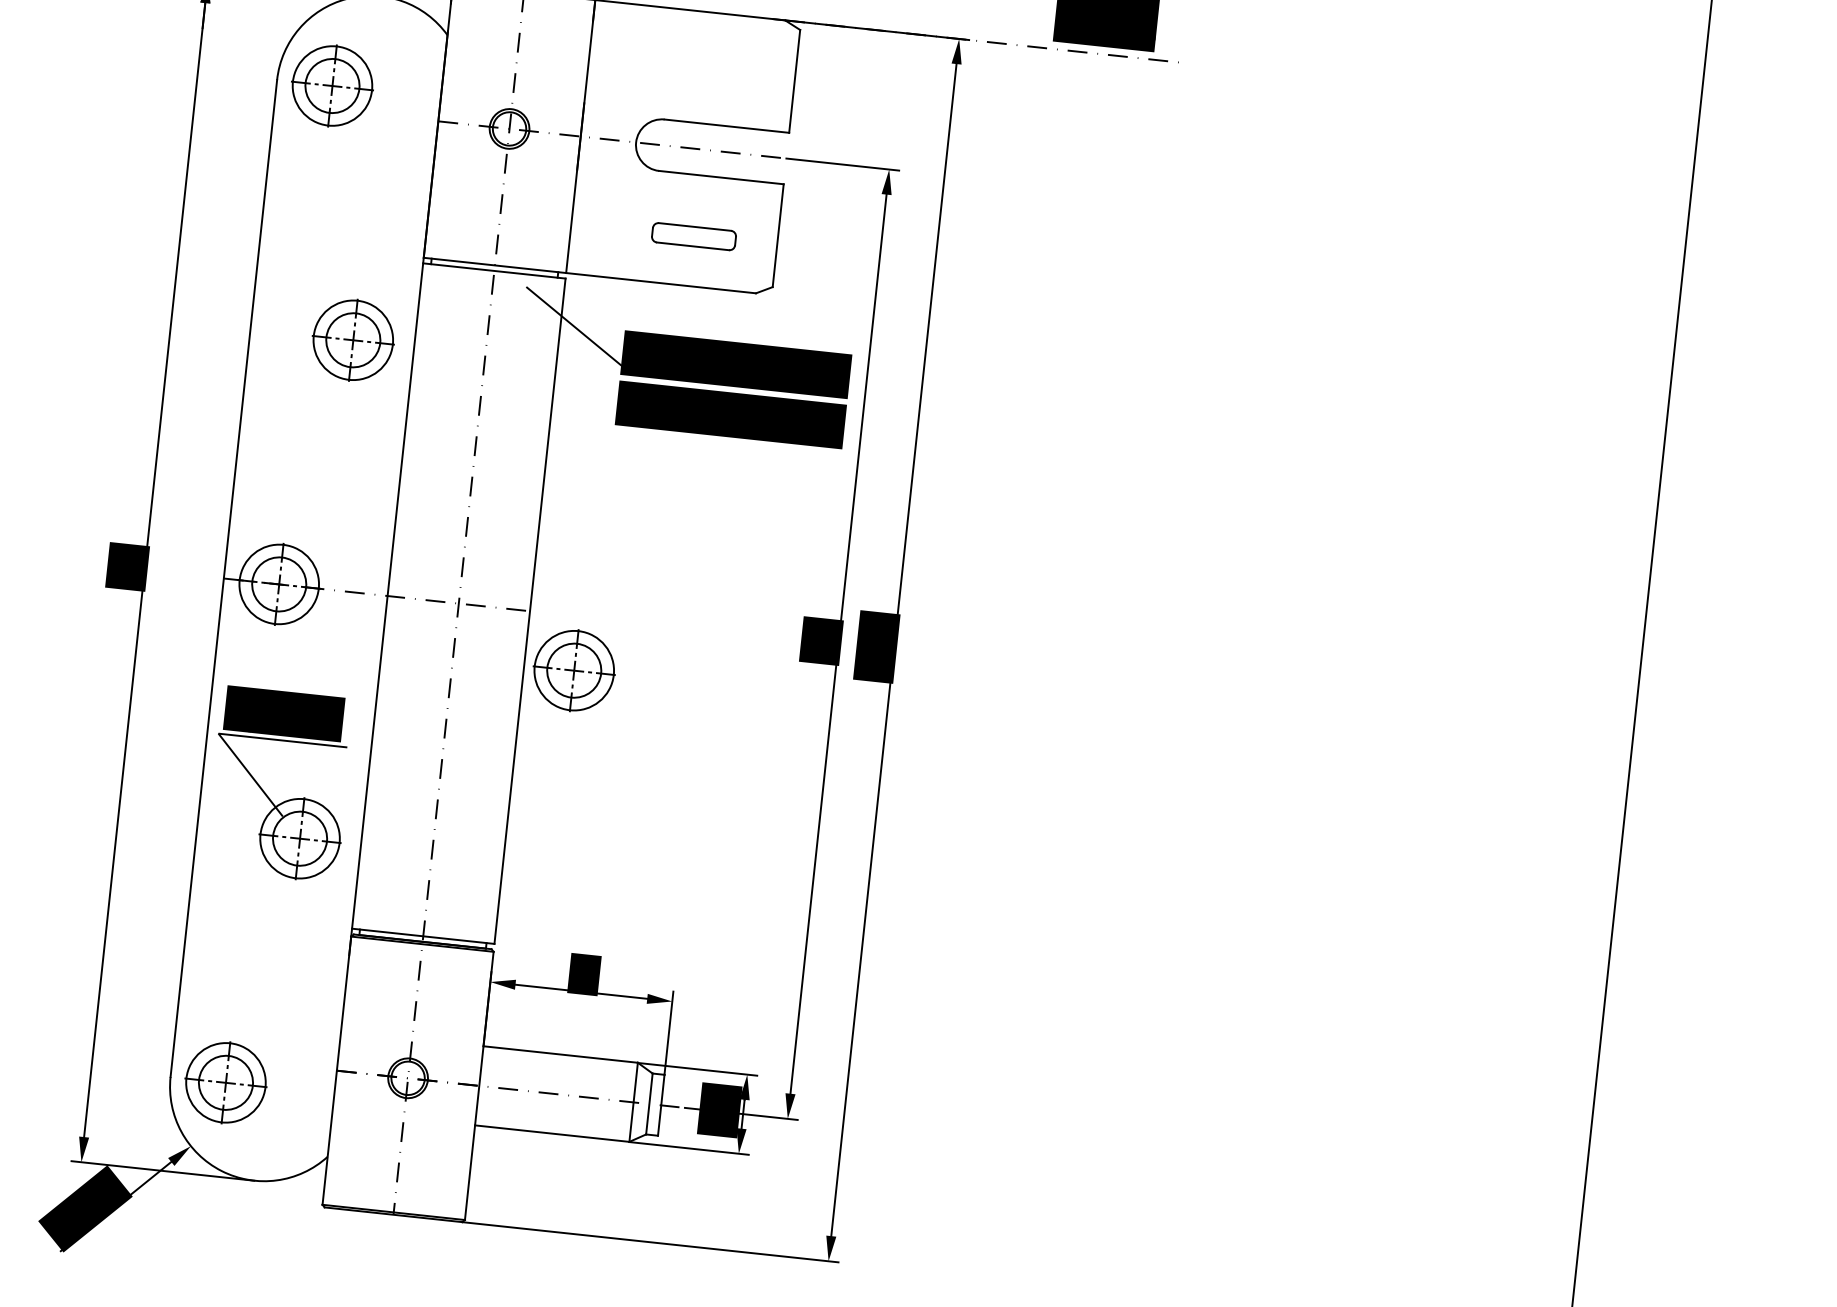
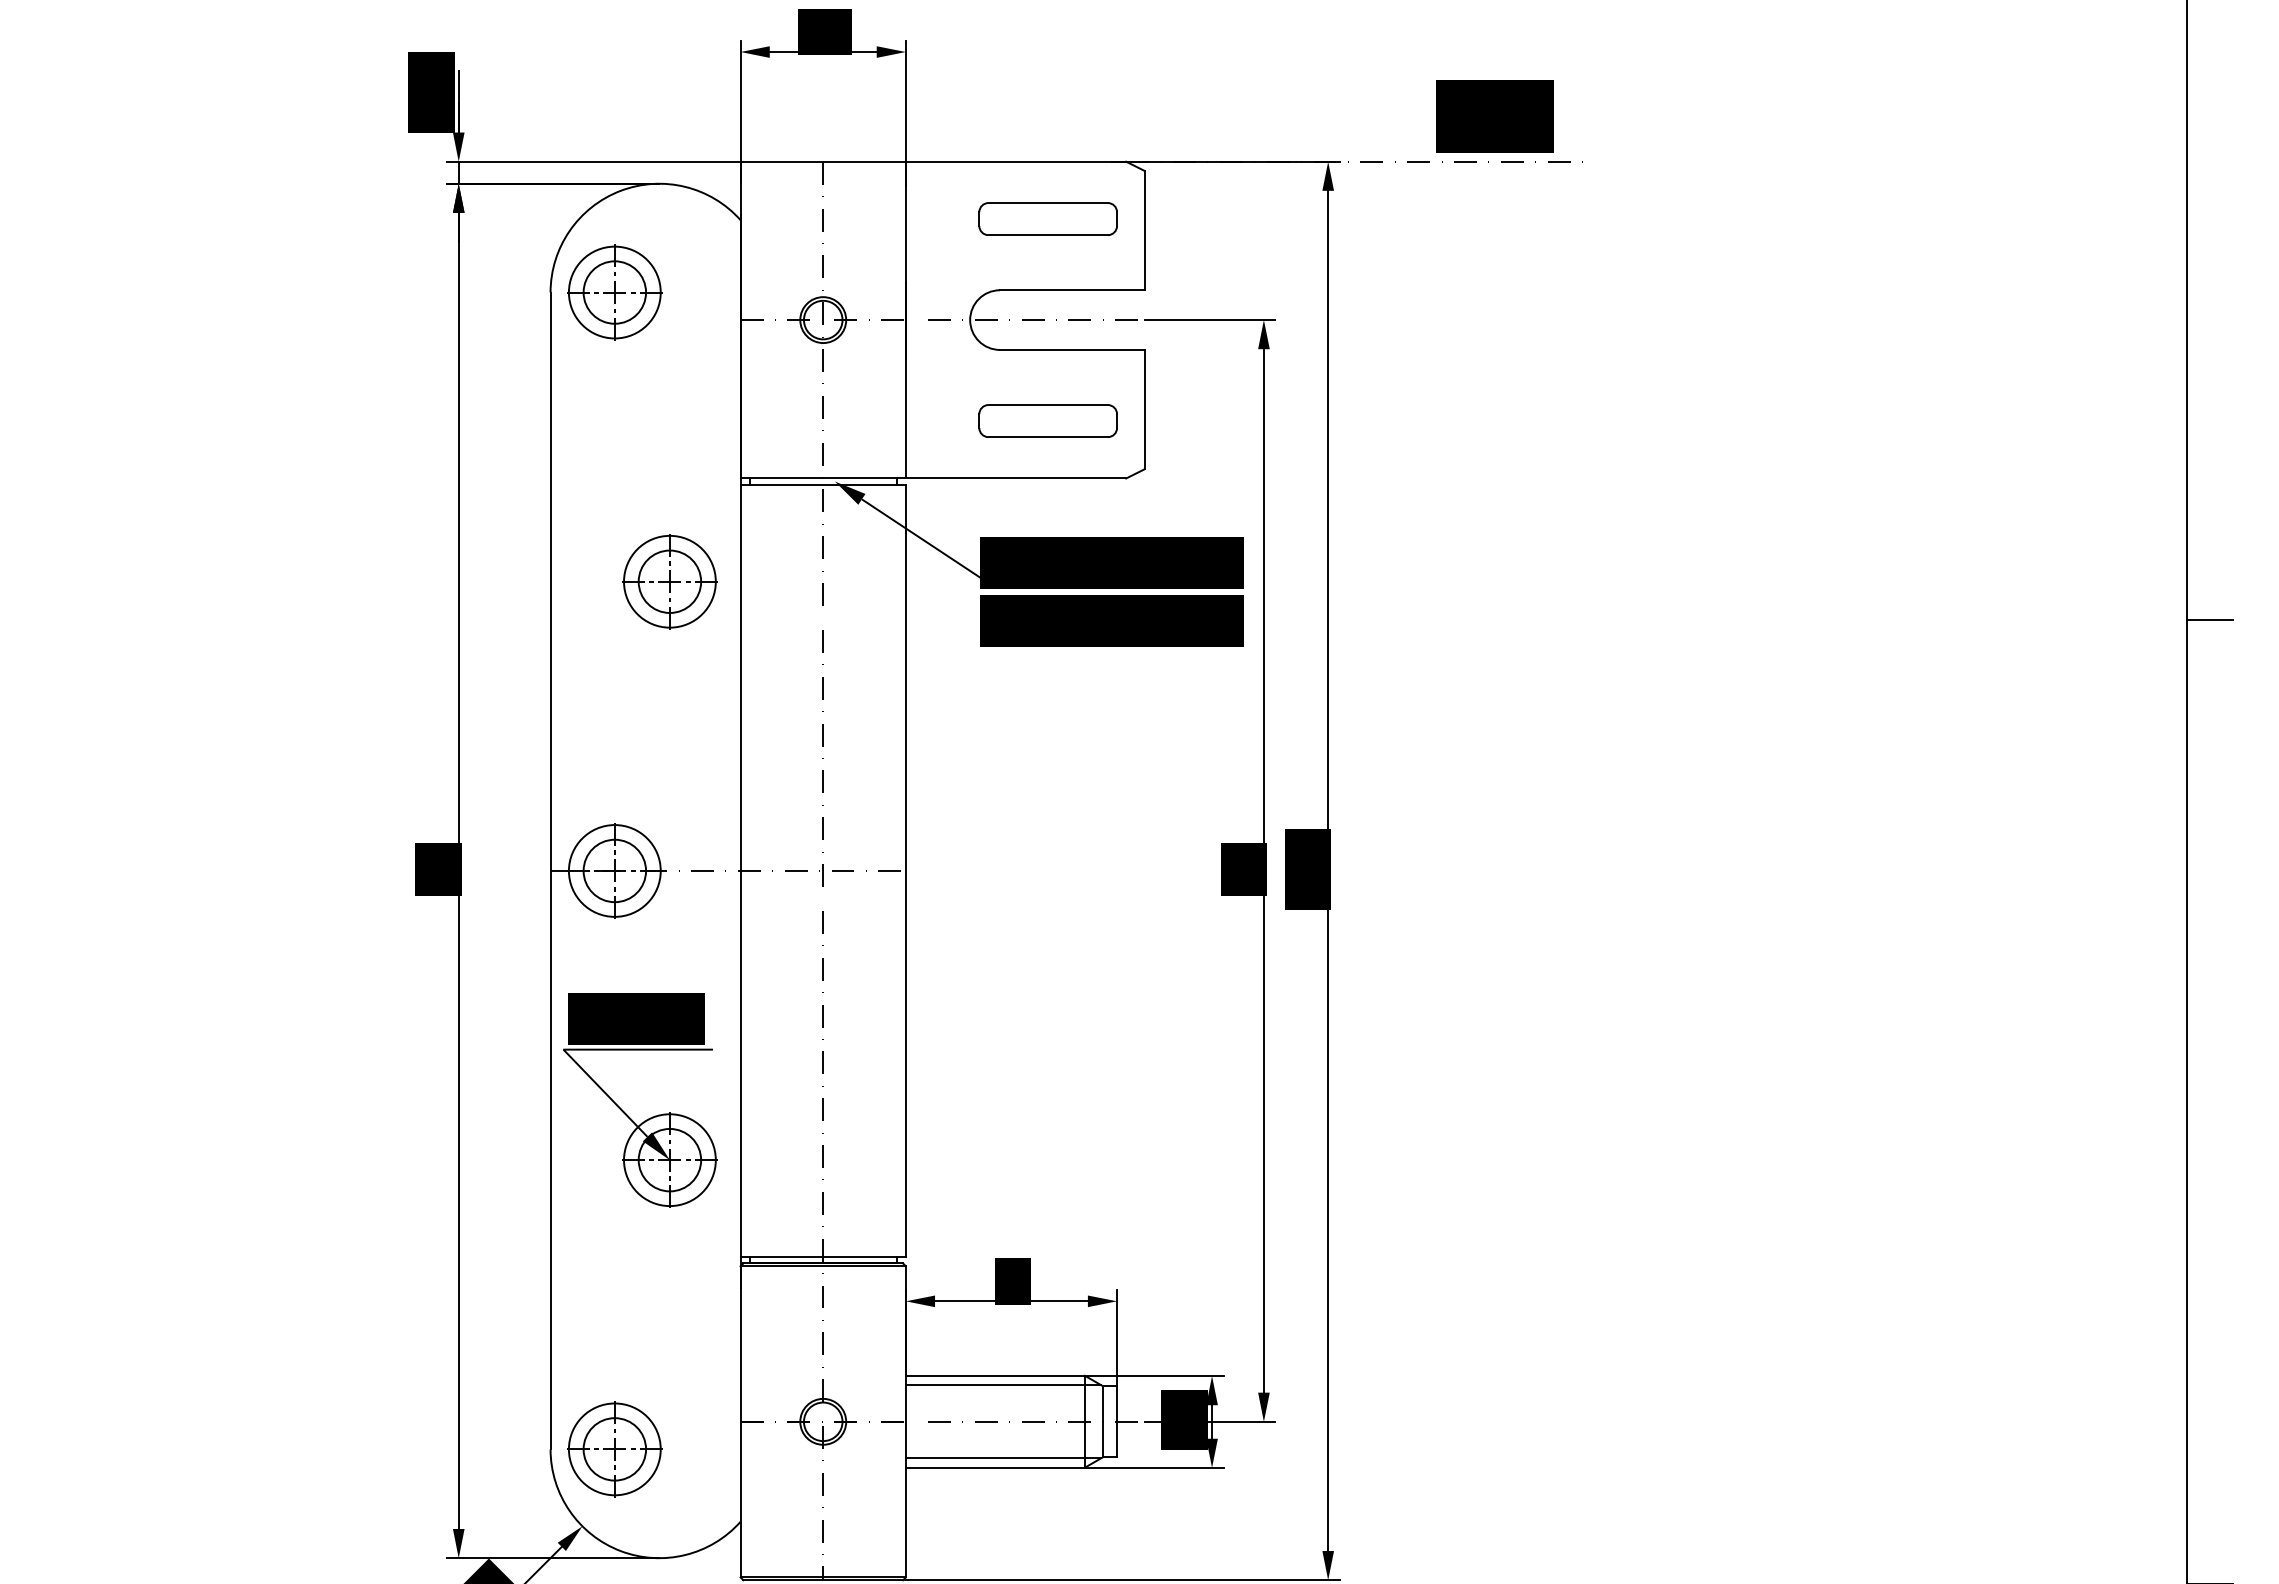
part: (712, 62) -> (1047, 218), added
part: (693, 236) -> (1047, 420), size x1.43
fill: (516, 279) -> (849, 492), added
line: (1676, 515) -> (2209, 620), added
part: (573, 670) -> (963, 933), removed
fill: (288, 825) -> (655, 1146), added
line: (565, 1063) -> (1002, 1385), added
line: (559, 1126) -> (1002, 1458), added

